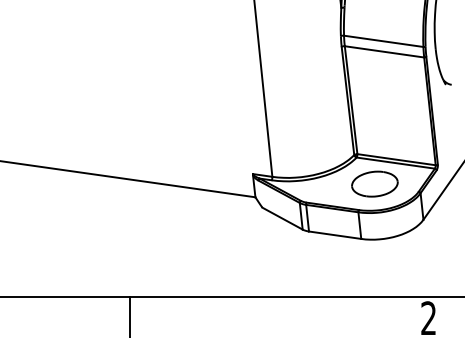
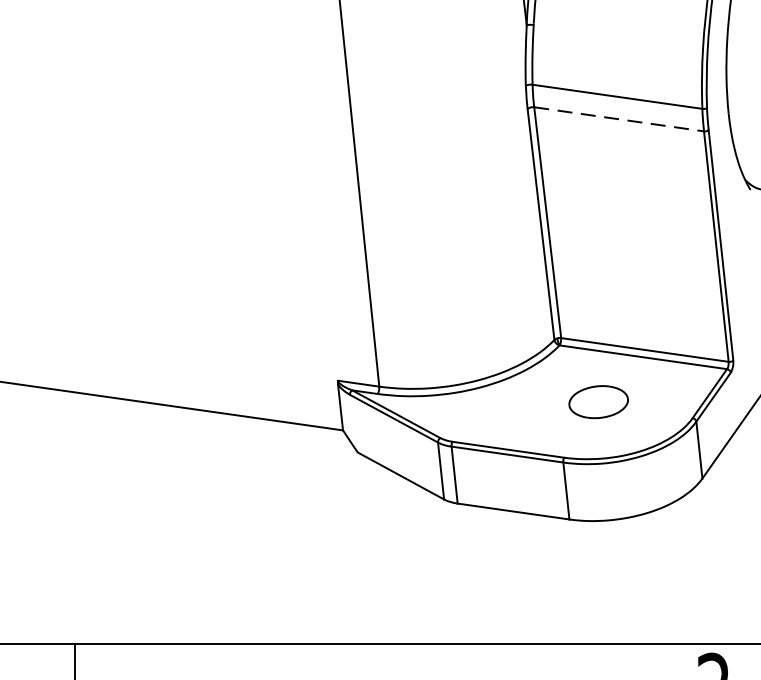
line: (384, 51) -> (619, 118), solid -> dashed
part: (374, 183) -> (597, 400), size x0.6

